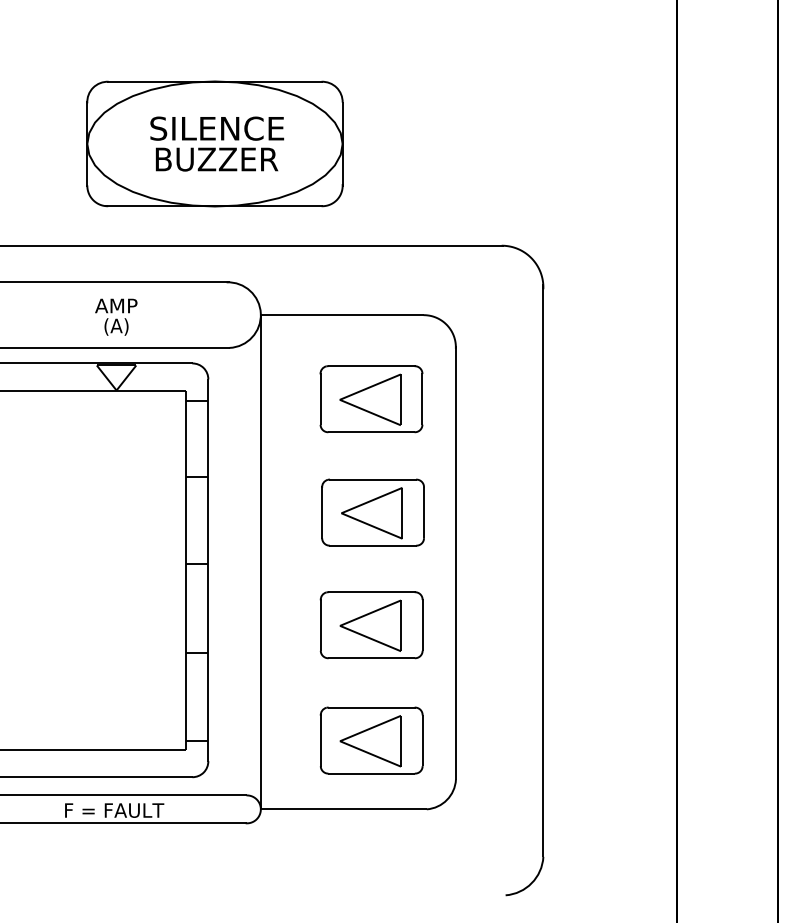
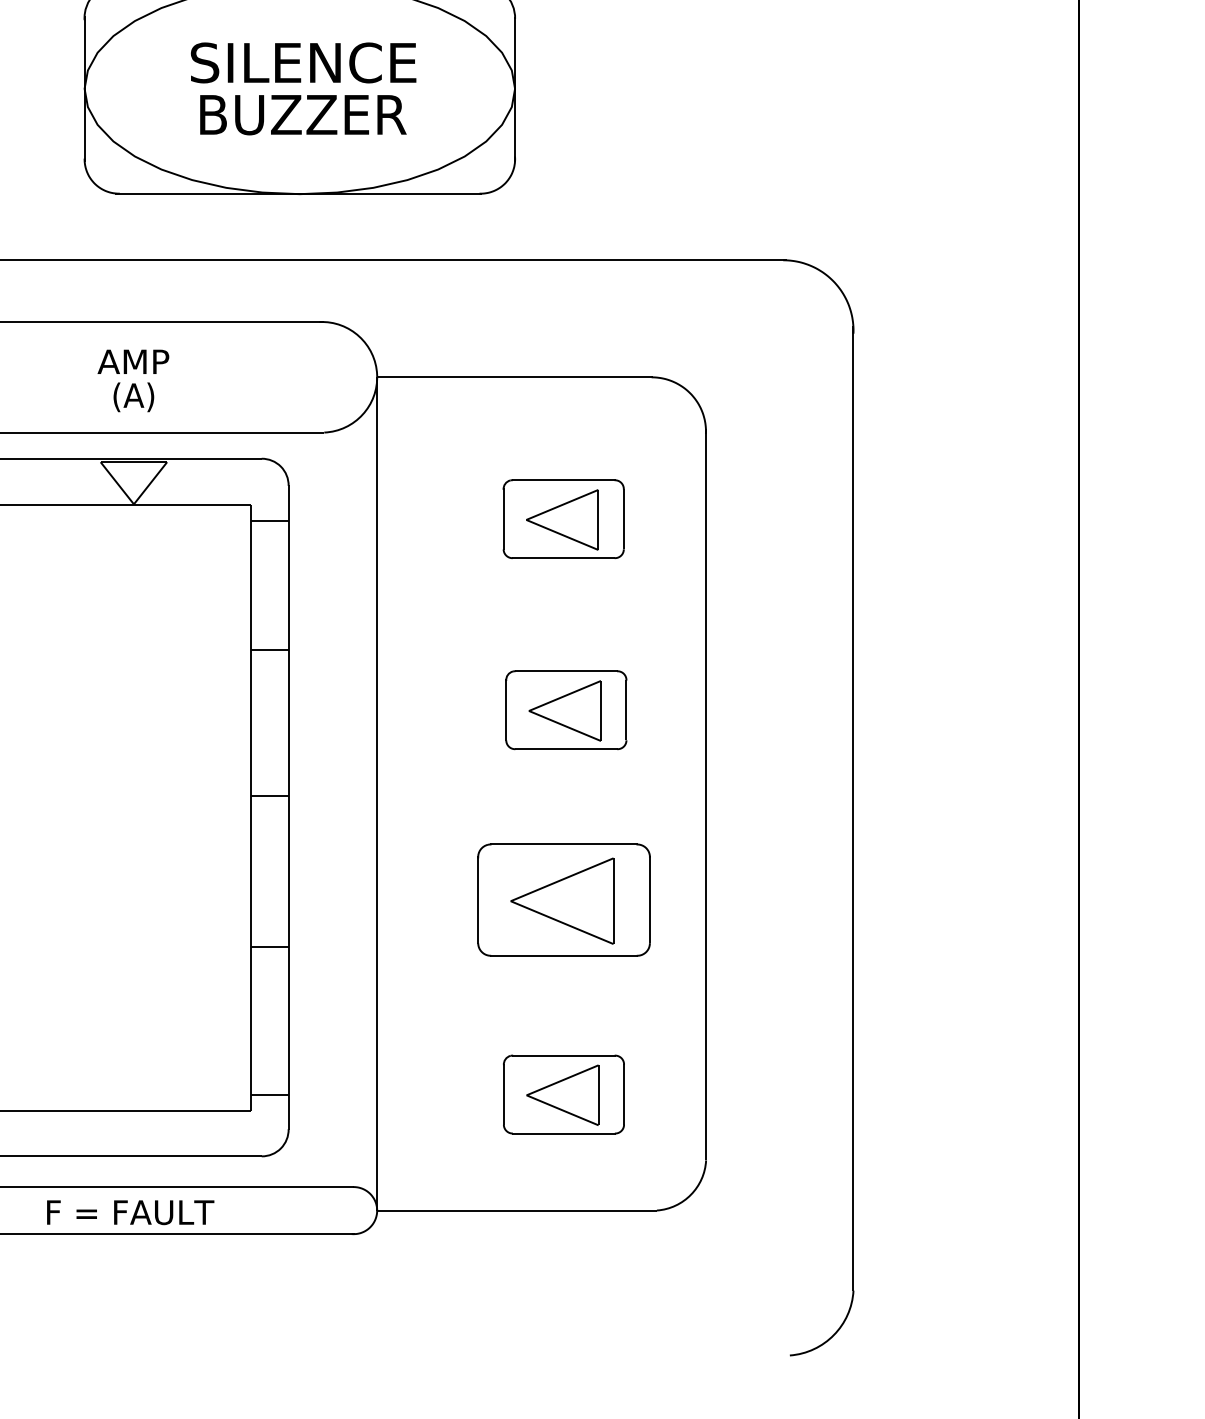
part: (371, 399) -> (563, 519), size x0.7
part: (372, 512) -> (565, 710), size x0.7
part: (371, 740) -> (563, 1094), size x0.7

